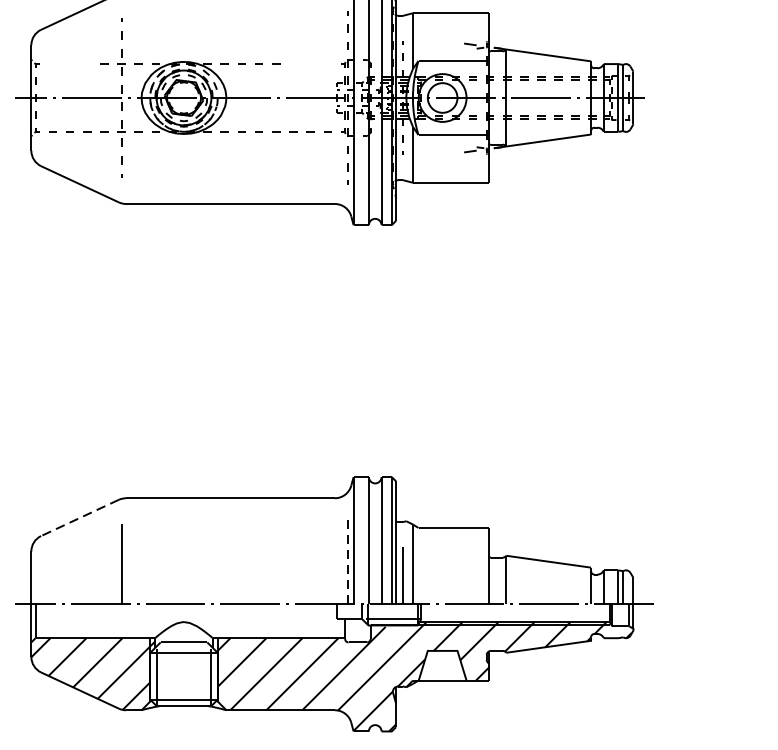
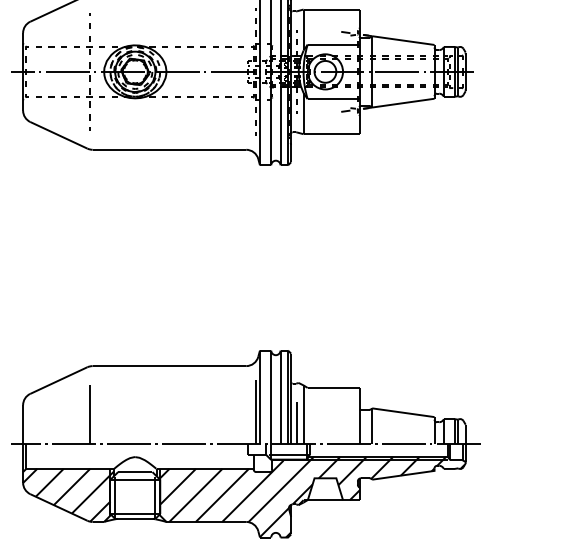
line: (69, 63) -> (51, 46), added
line: (310, 63) -> (228, 46), added
line: (79, 517) -> (58, 380), dashed -> solid
line: (347, 561) -> (255, 412), dashed -> solid

